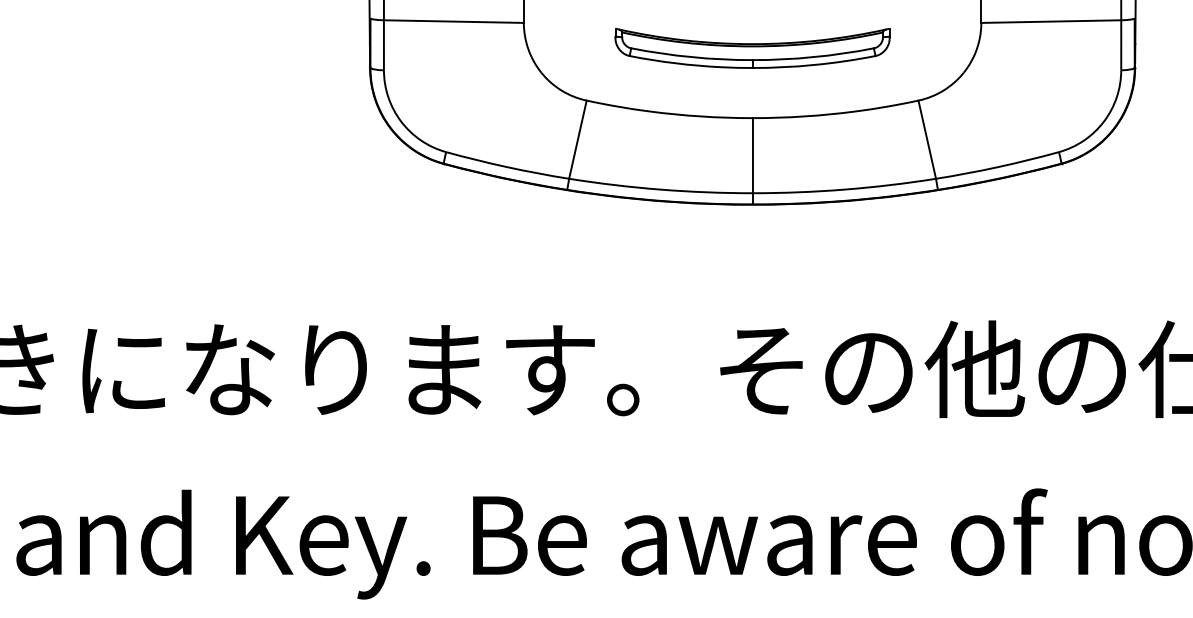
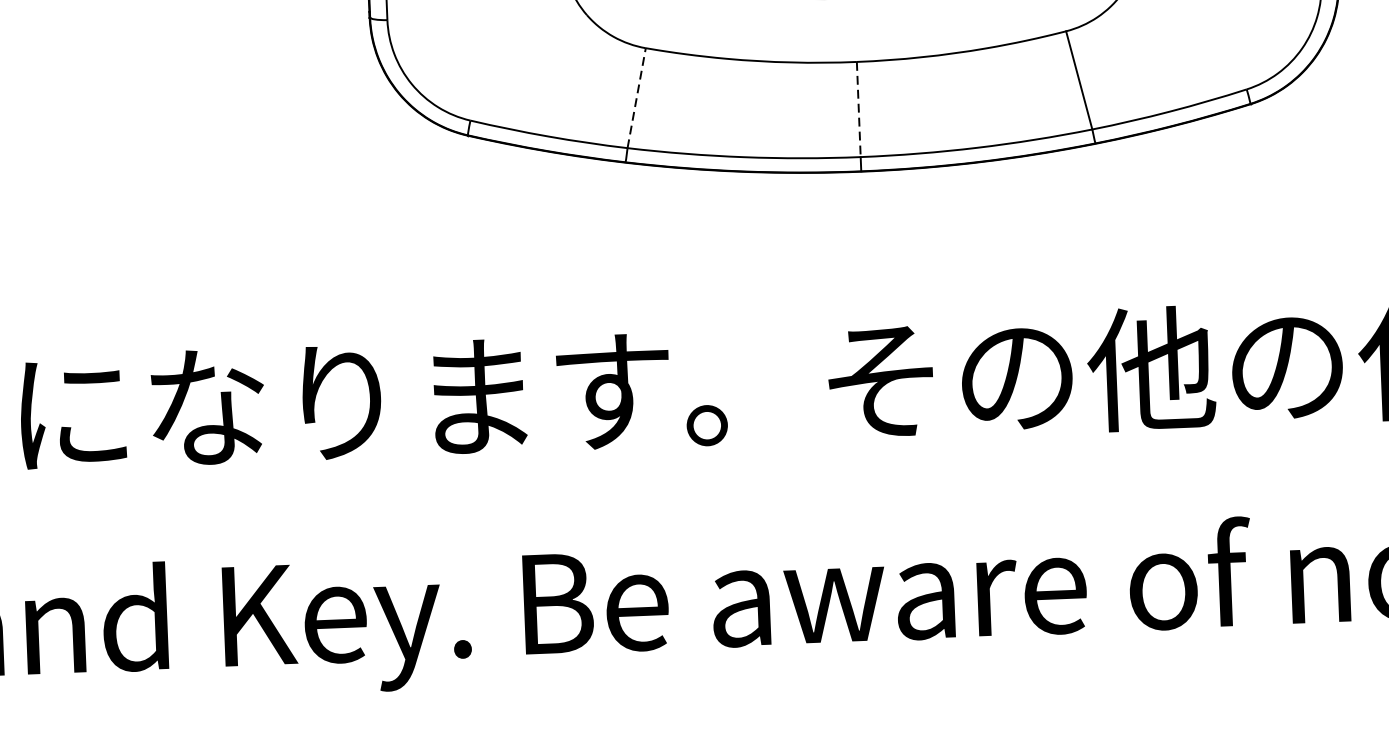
line: (578, 139) -> (637, 97), solid -> dashed
line: (752, 155) -> (858, 109), solid -> dashed

